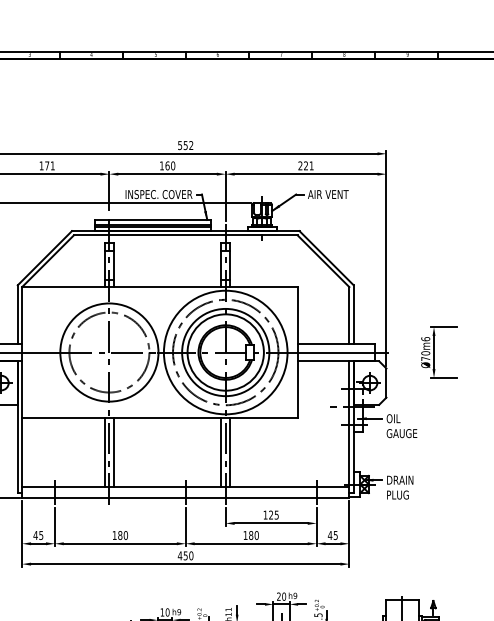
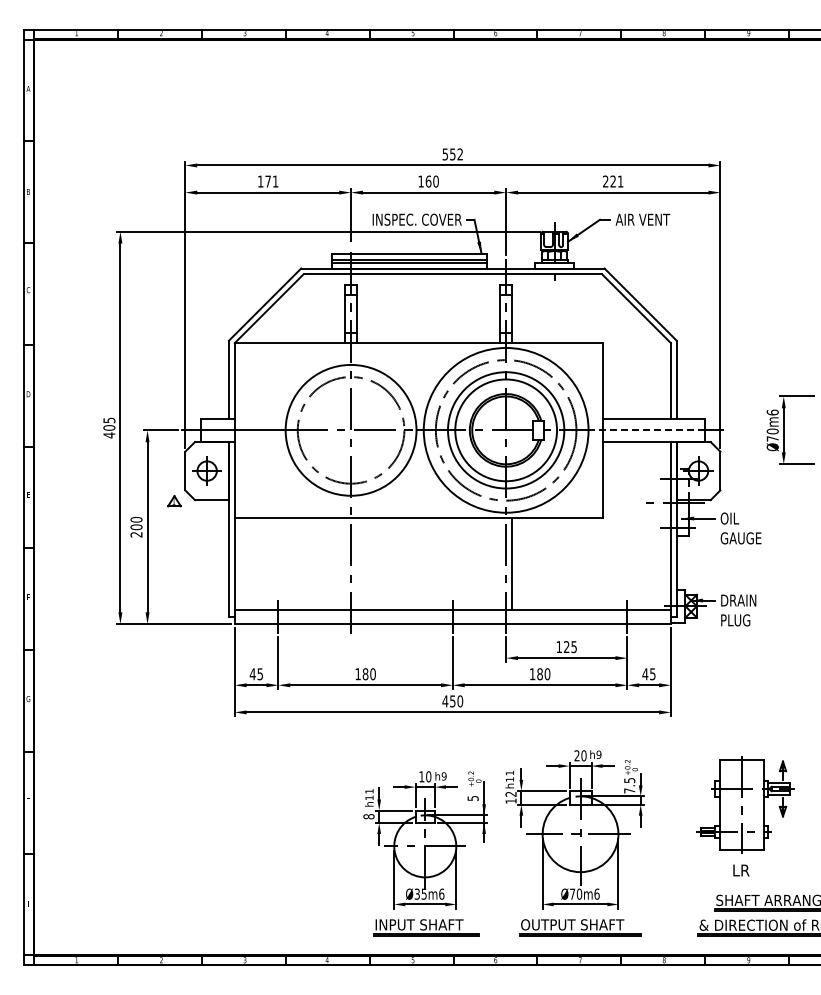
line: (331, 352) -> (646, 430), solid -> dashed
line: (105, 452) -> (345, 563), removed
line: (113, 452) -> (356, 563), removed
line: (221, 452) -> (500, 563), removed

